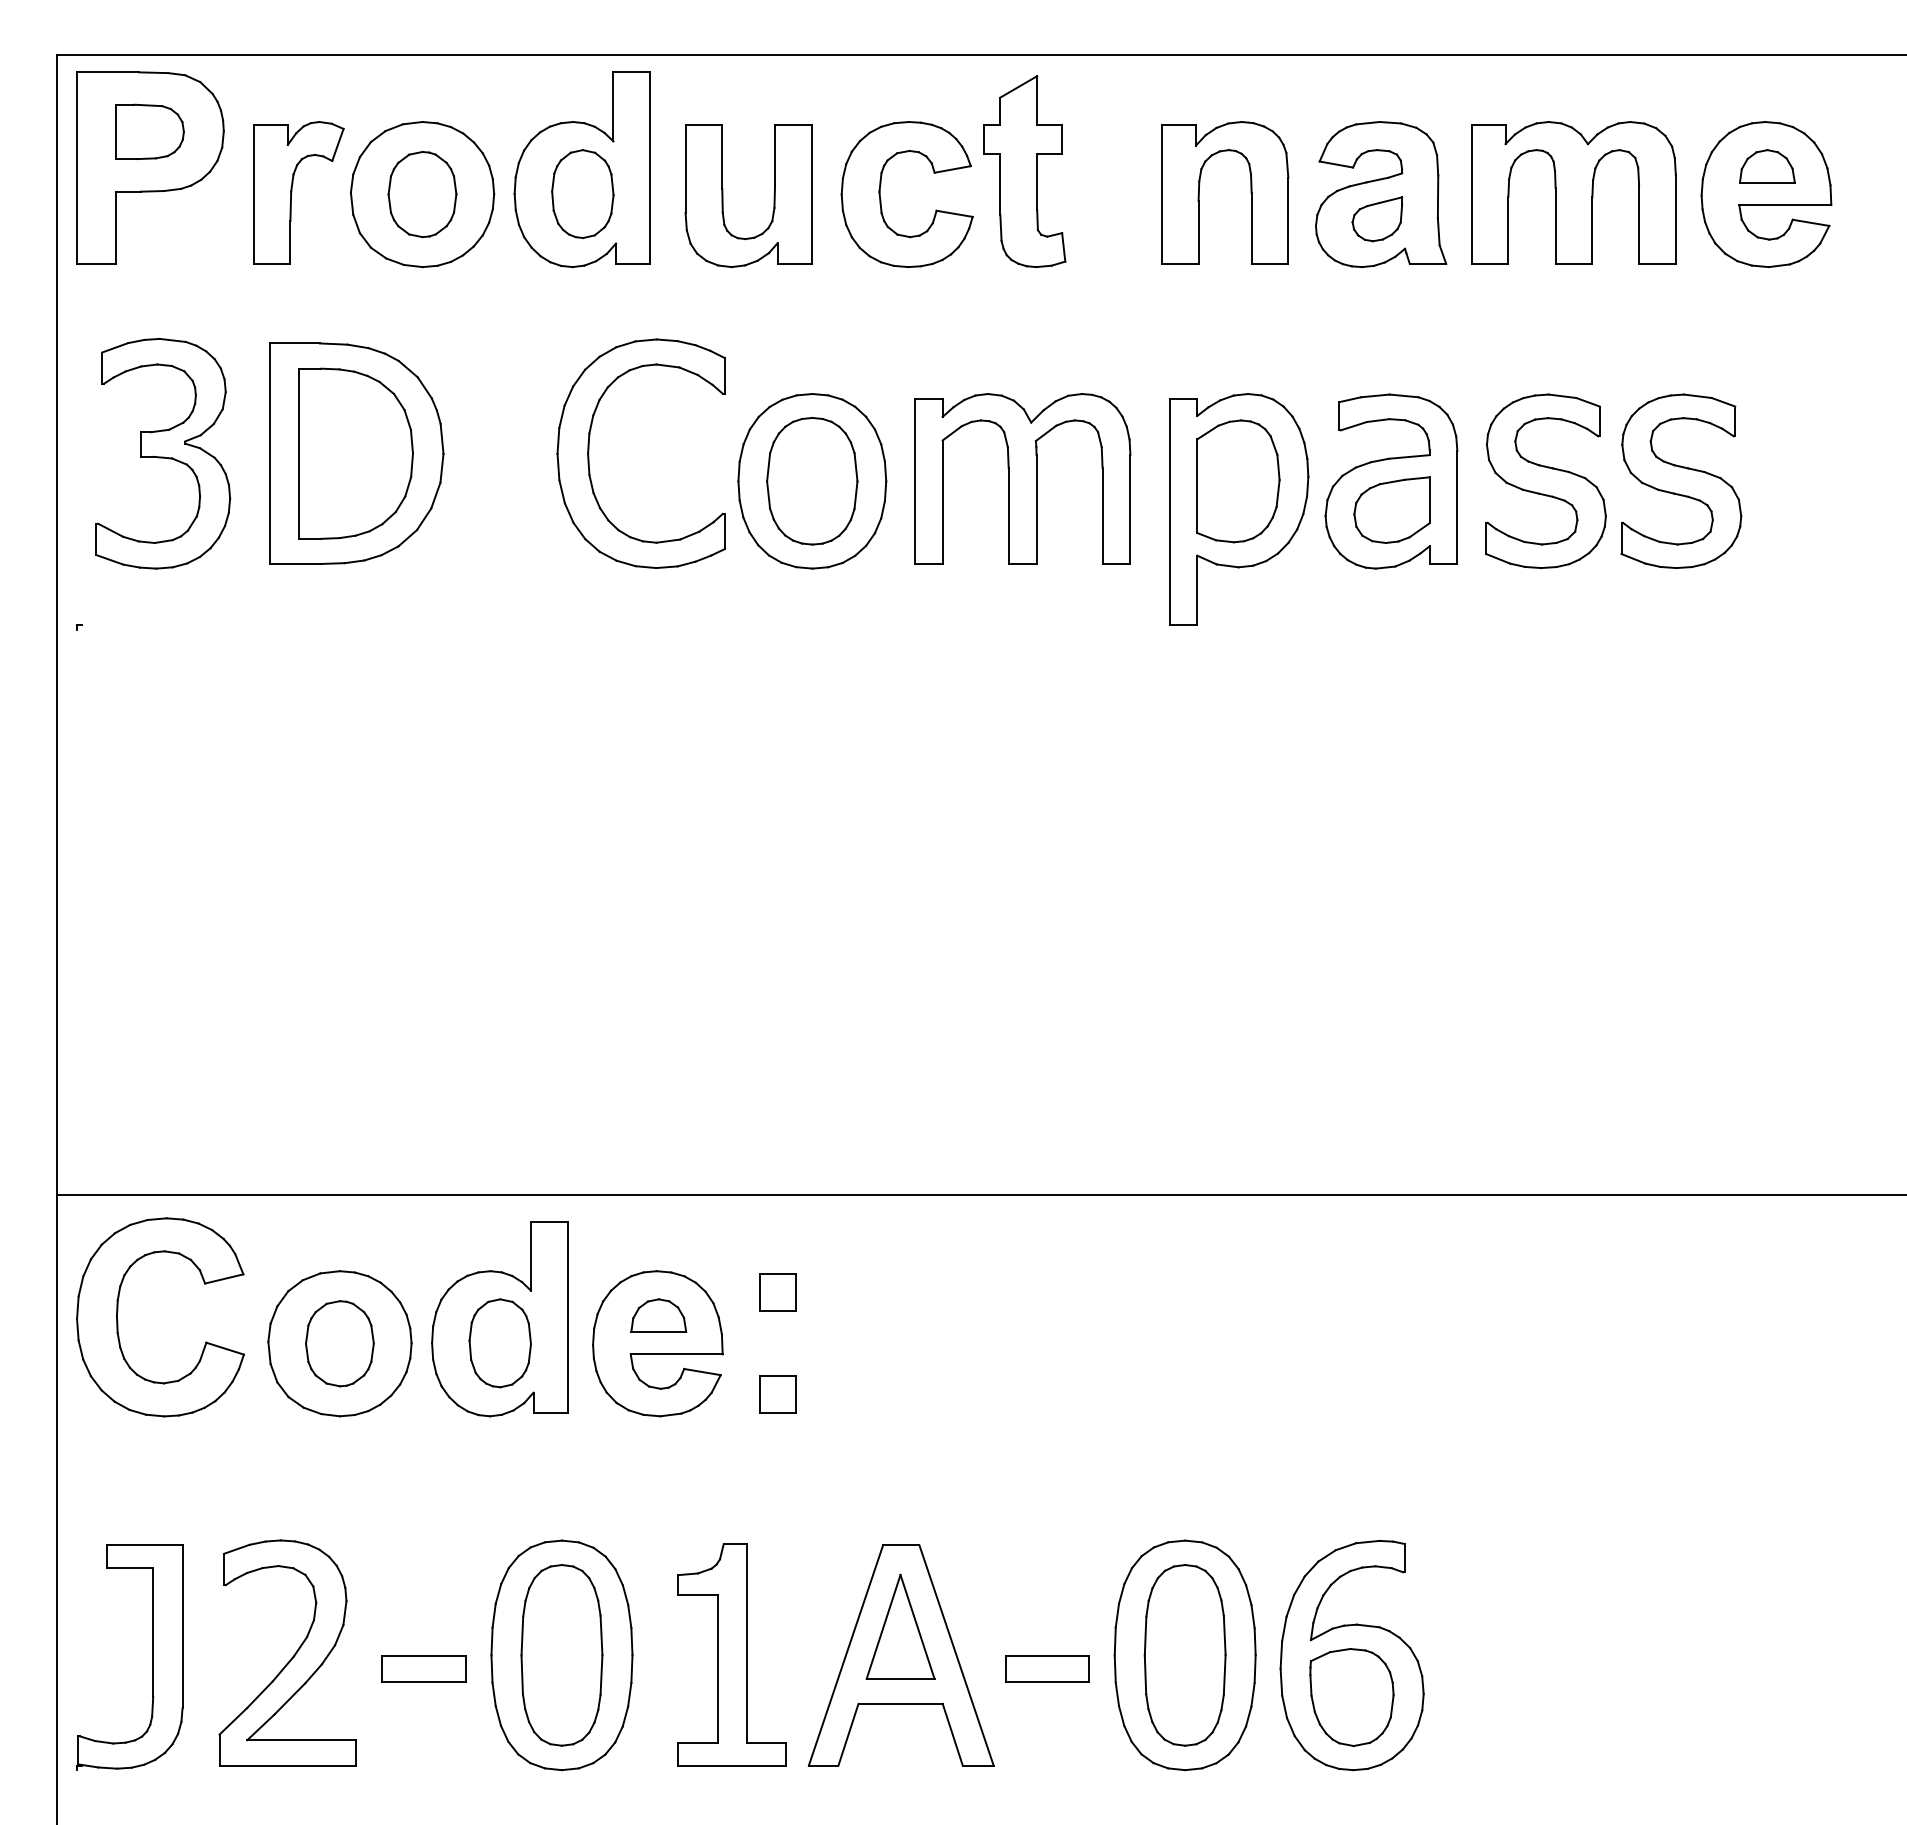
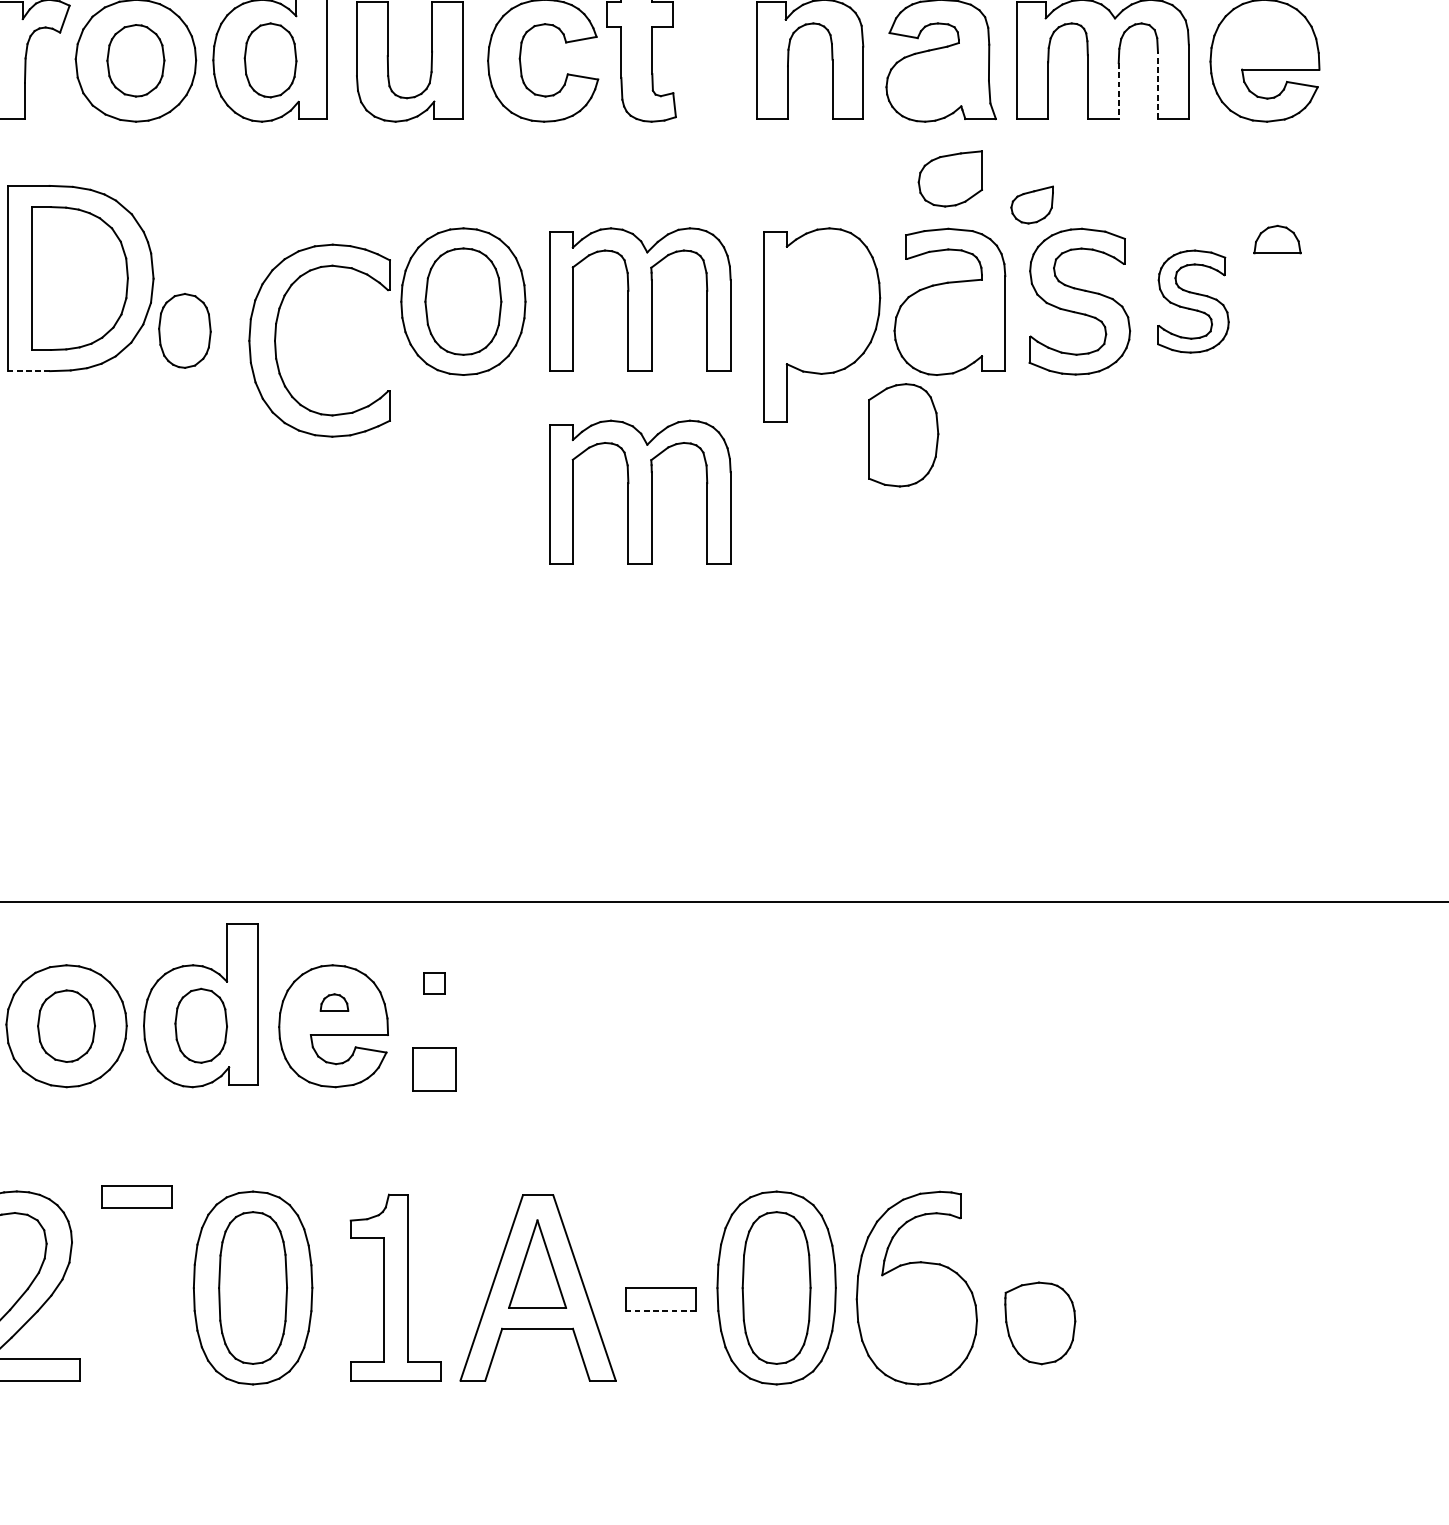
part: (1767, 166) -> (1277, 239), moved
part: (1377, 219) -> (1032, 205), moved
line: (1639, 224) -> (1158, 85), solid -> dashed
line: (1592, 231) -> (1118, 91), solid -> dashed
part: (589, 452) -> (276, 339), moved
part: (1681, 480) -> (1193, 301), size x0.7
part: (1238, 481) -> (903, 435), moved
part: (1391, 509) -> (949, 178), moved
part: (480, 515) -> (184, 330), added
line: (294, 563) -> (28, 370), solid -> dashed
part: (1022, 707) -> (639, 491), added
part: (777, 1292) -> (434, 983), size x0.7
part: (658, 1315) -> (334, 1002), size x0.6
part: (777, 1394) -> (434, 1068), size x1.4
part: (423, 1668) -> (136, 1196), moved
line: (1047, 1682) -> (660, 1310), solid -> dashed
part: (1351, 1697) -> (1039, 1323), moved

